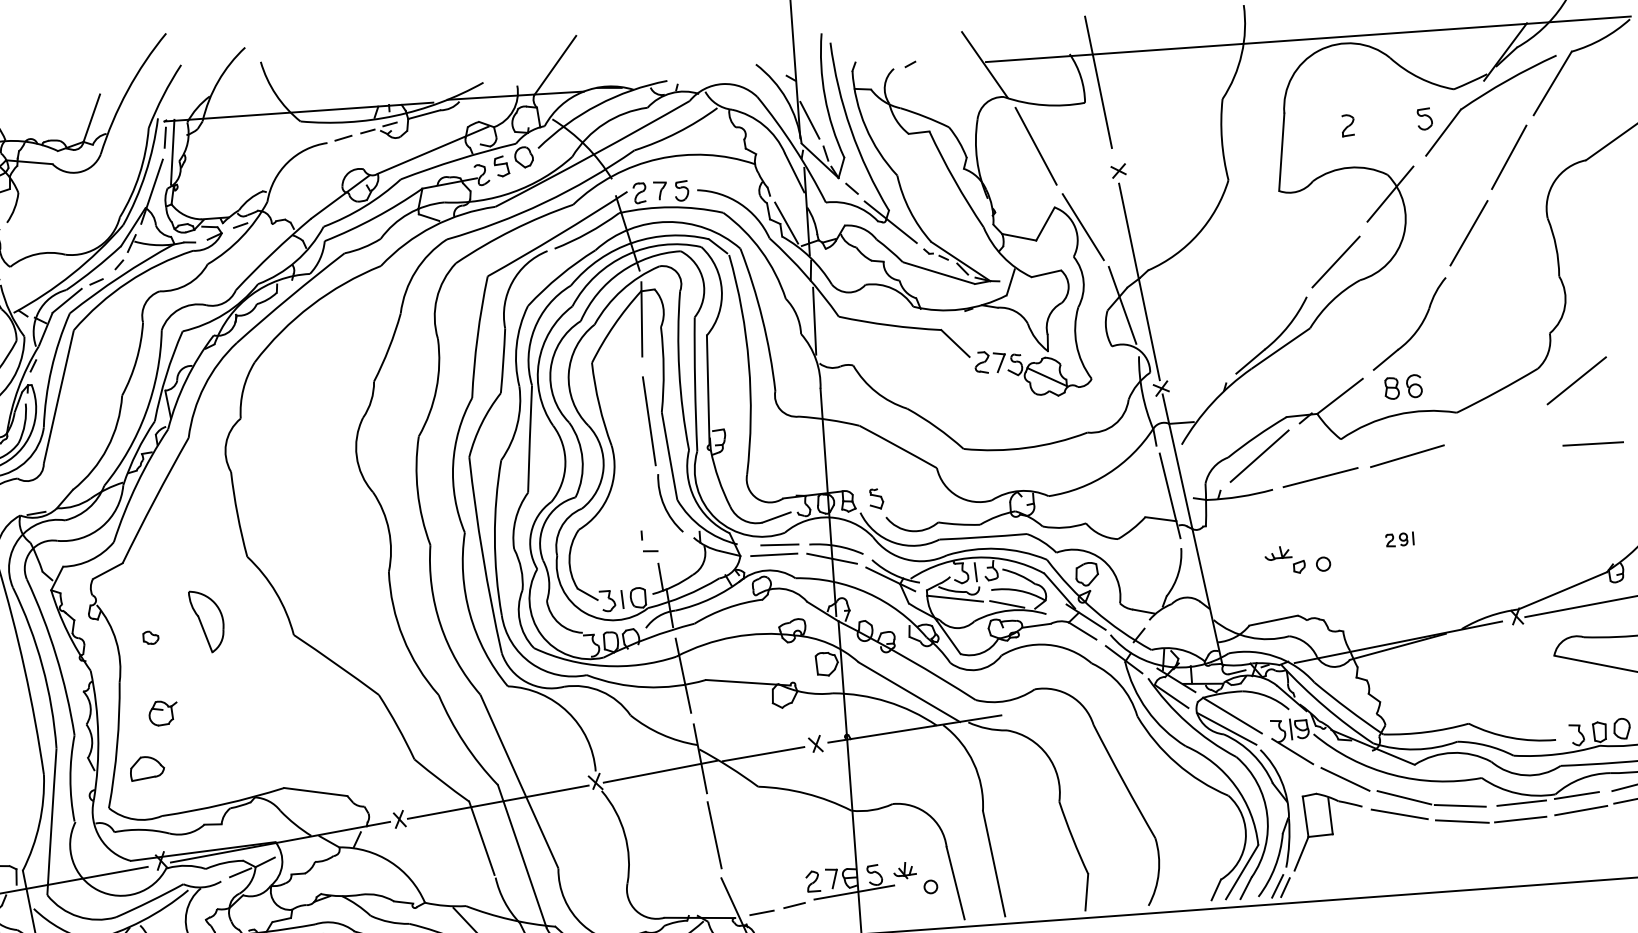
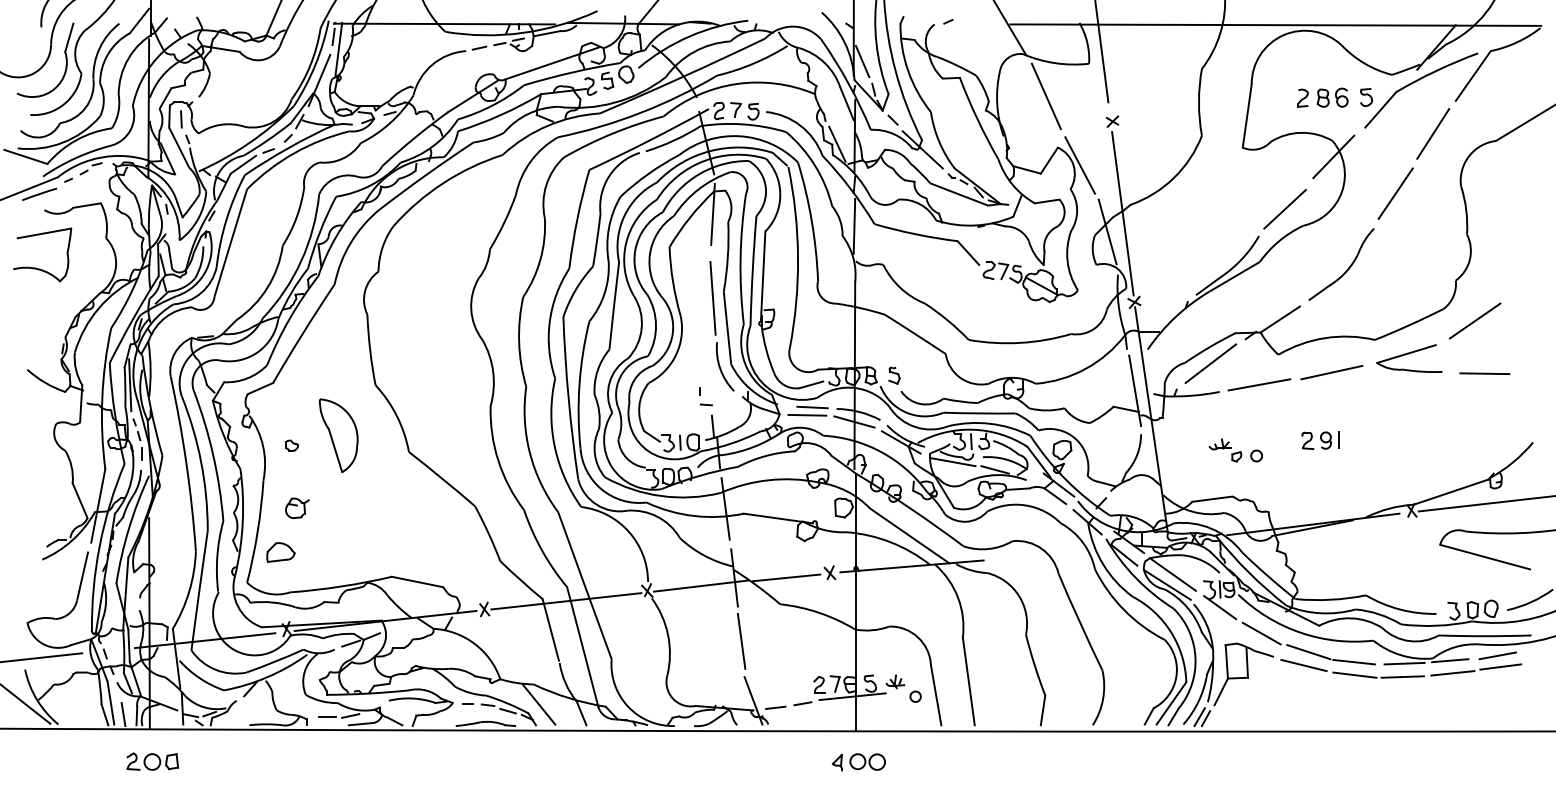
part: (1403, 386) -> (1332, 97), moved
part: (1500, 432) -> (1409, 358), added
part: (1399, 539) -> (1320, 440), size x1.67
part: (206, 621) -> (338, 435), size x1.43

